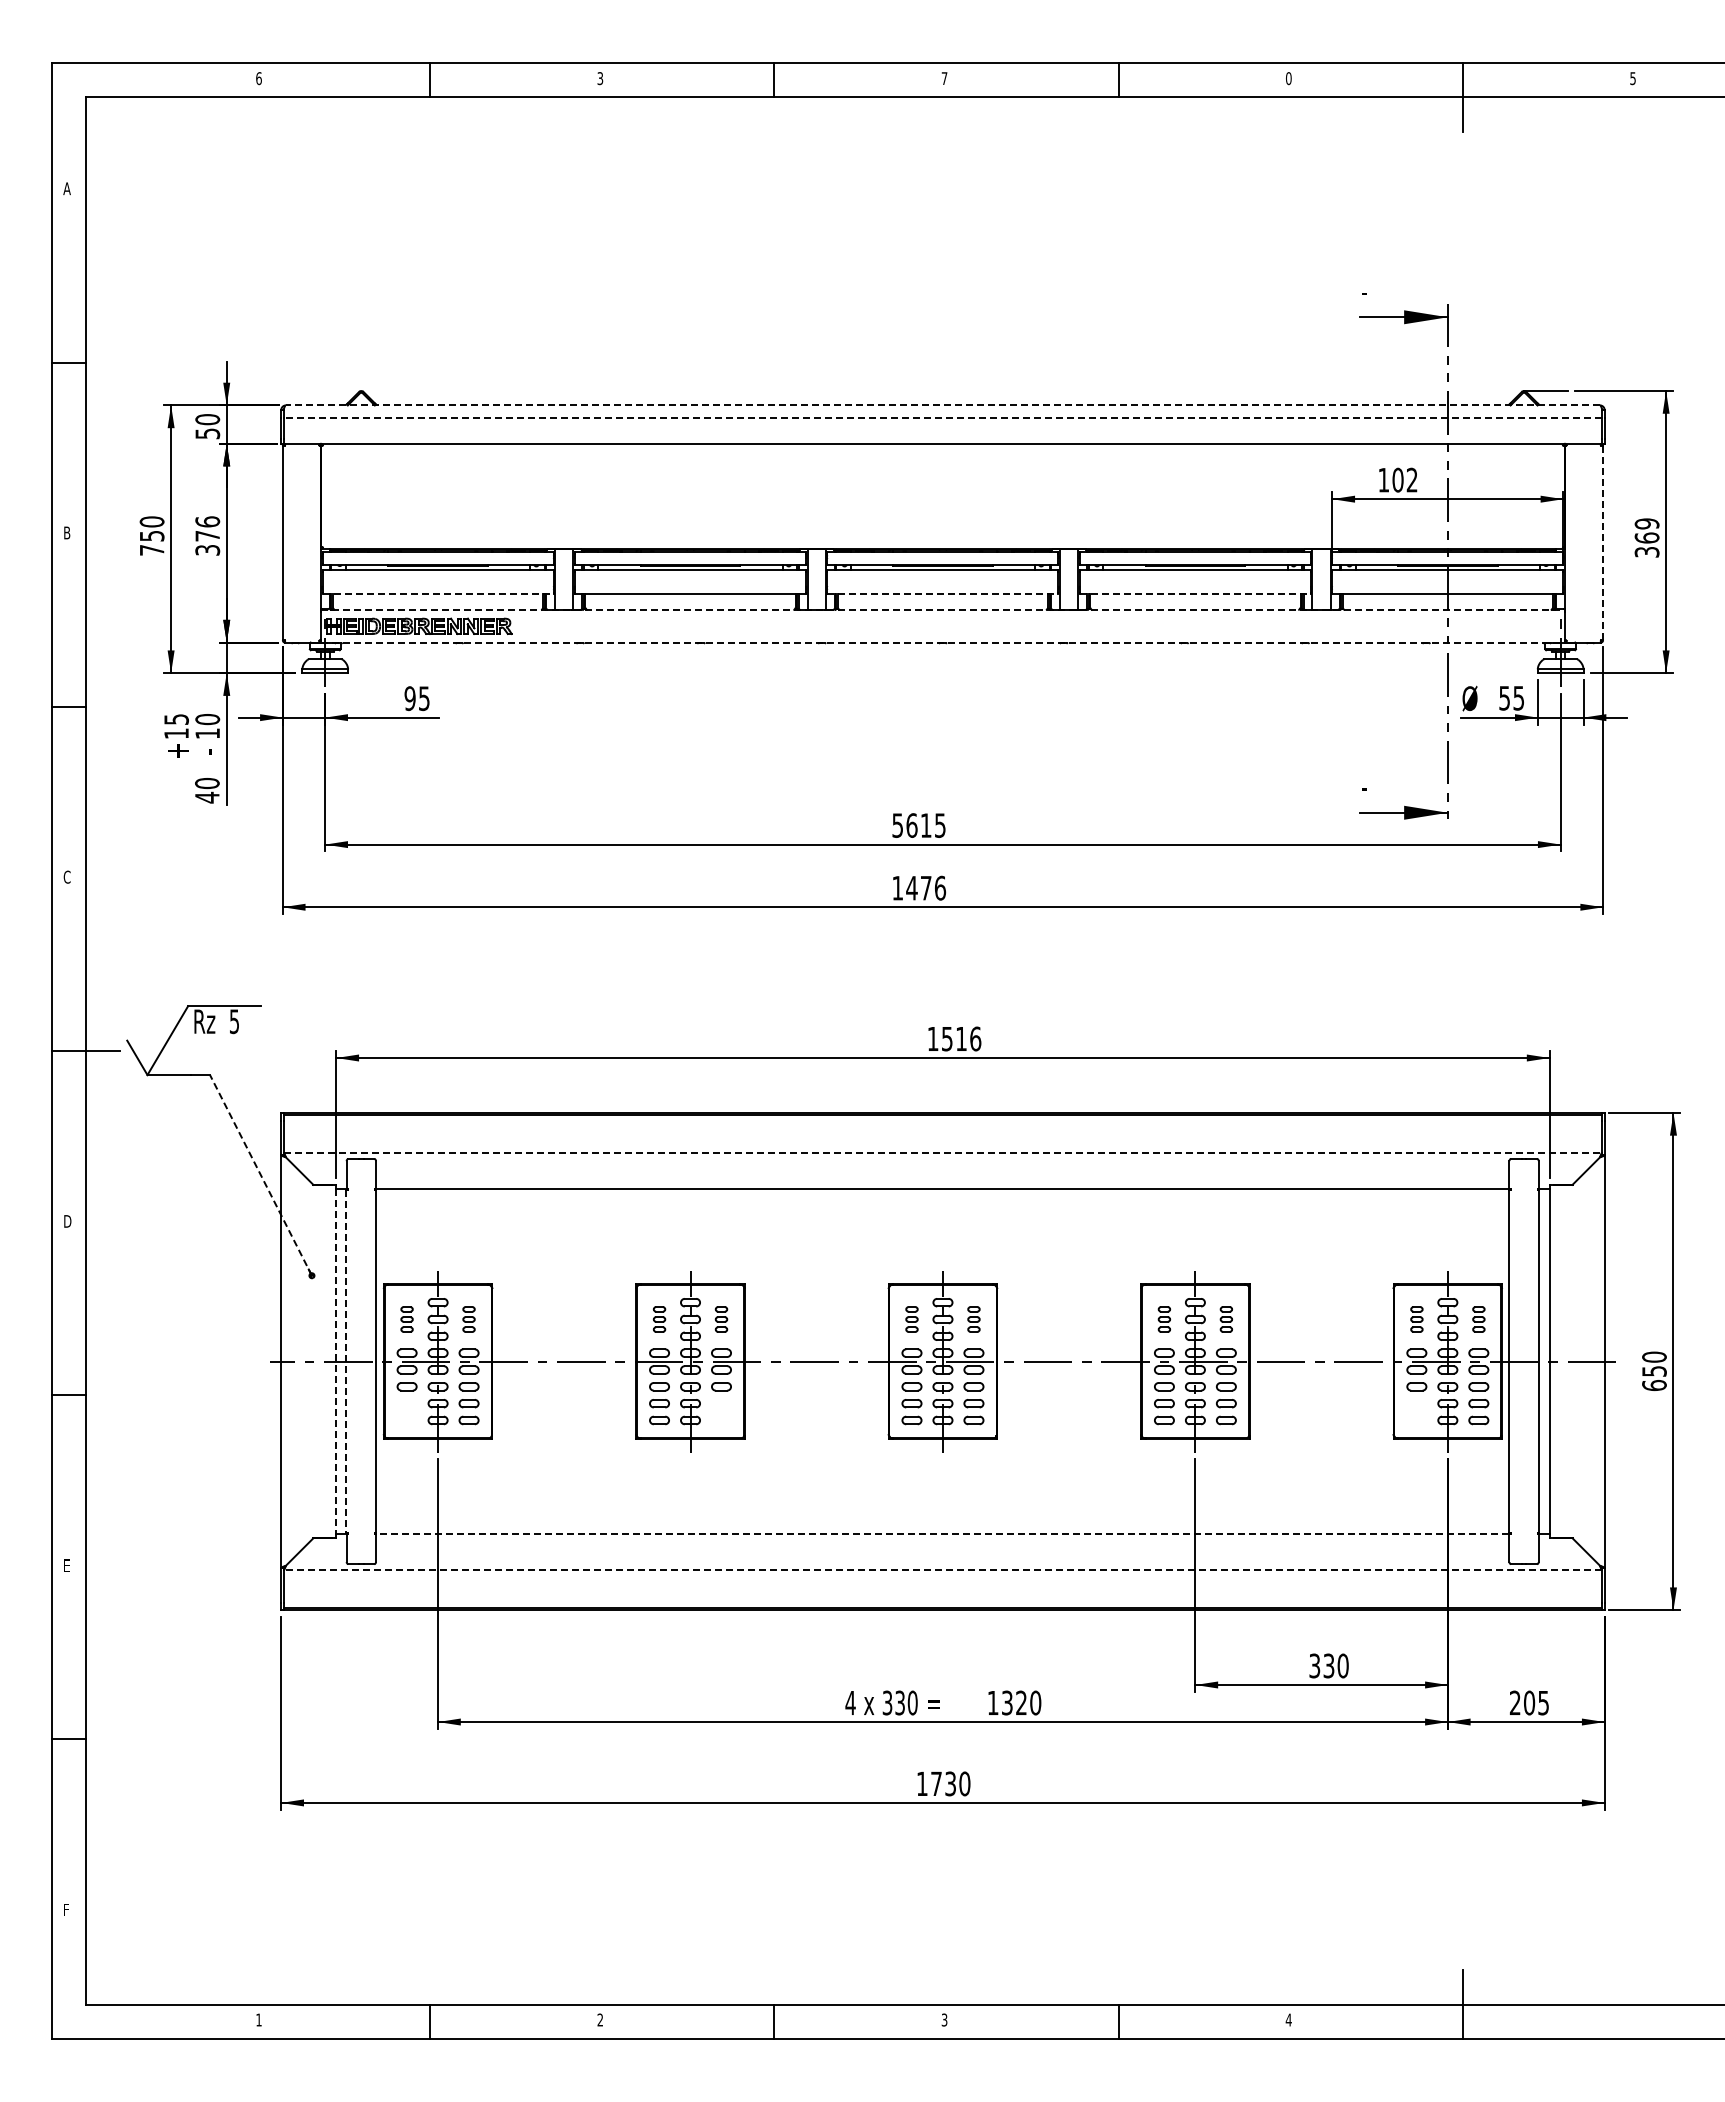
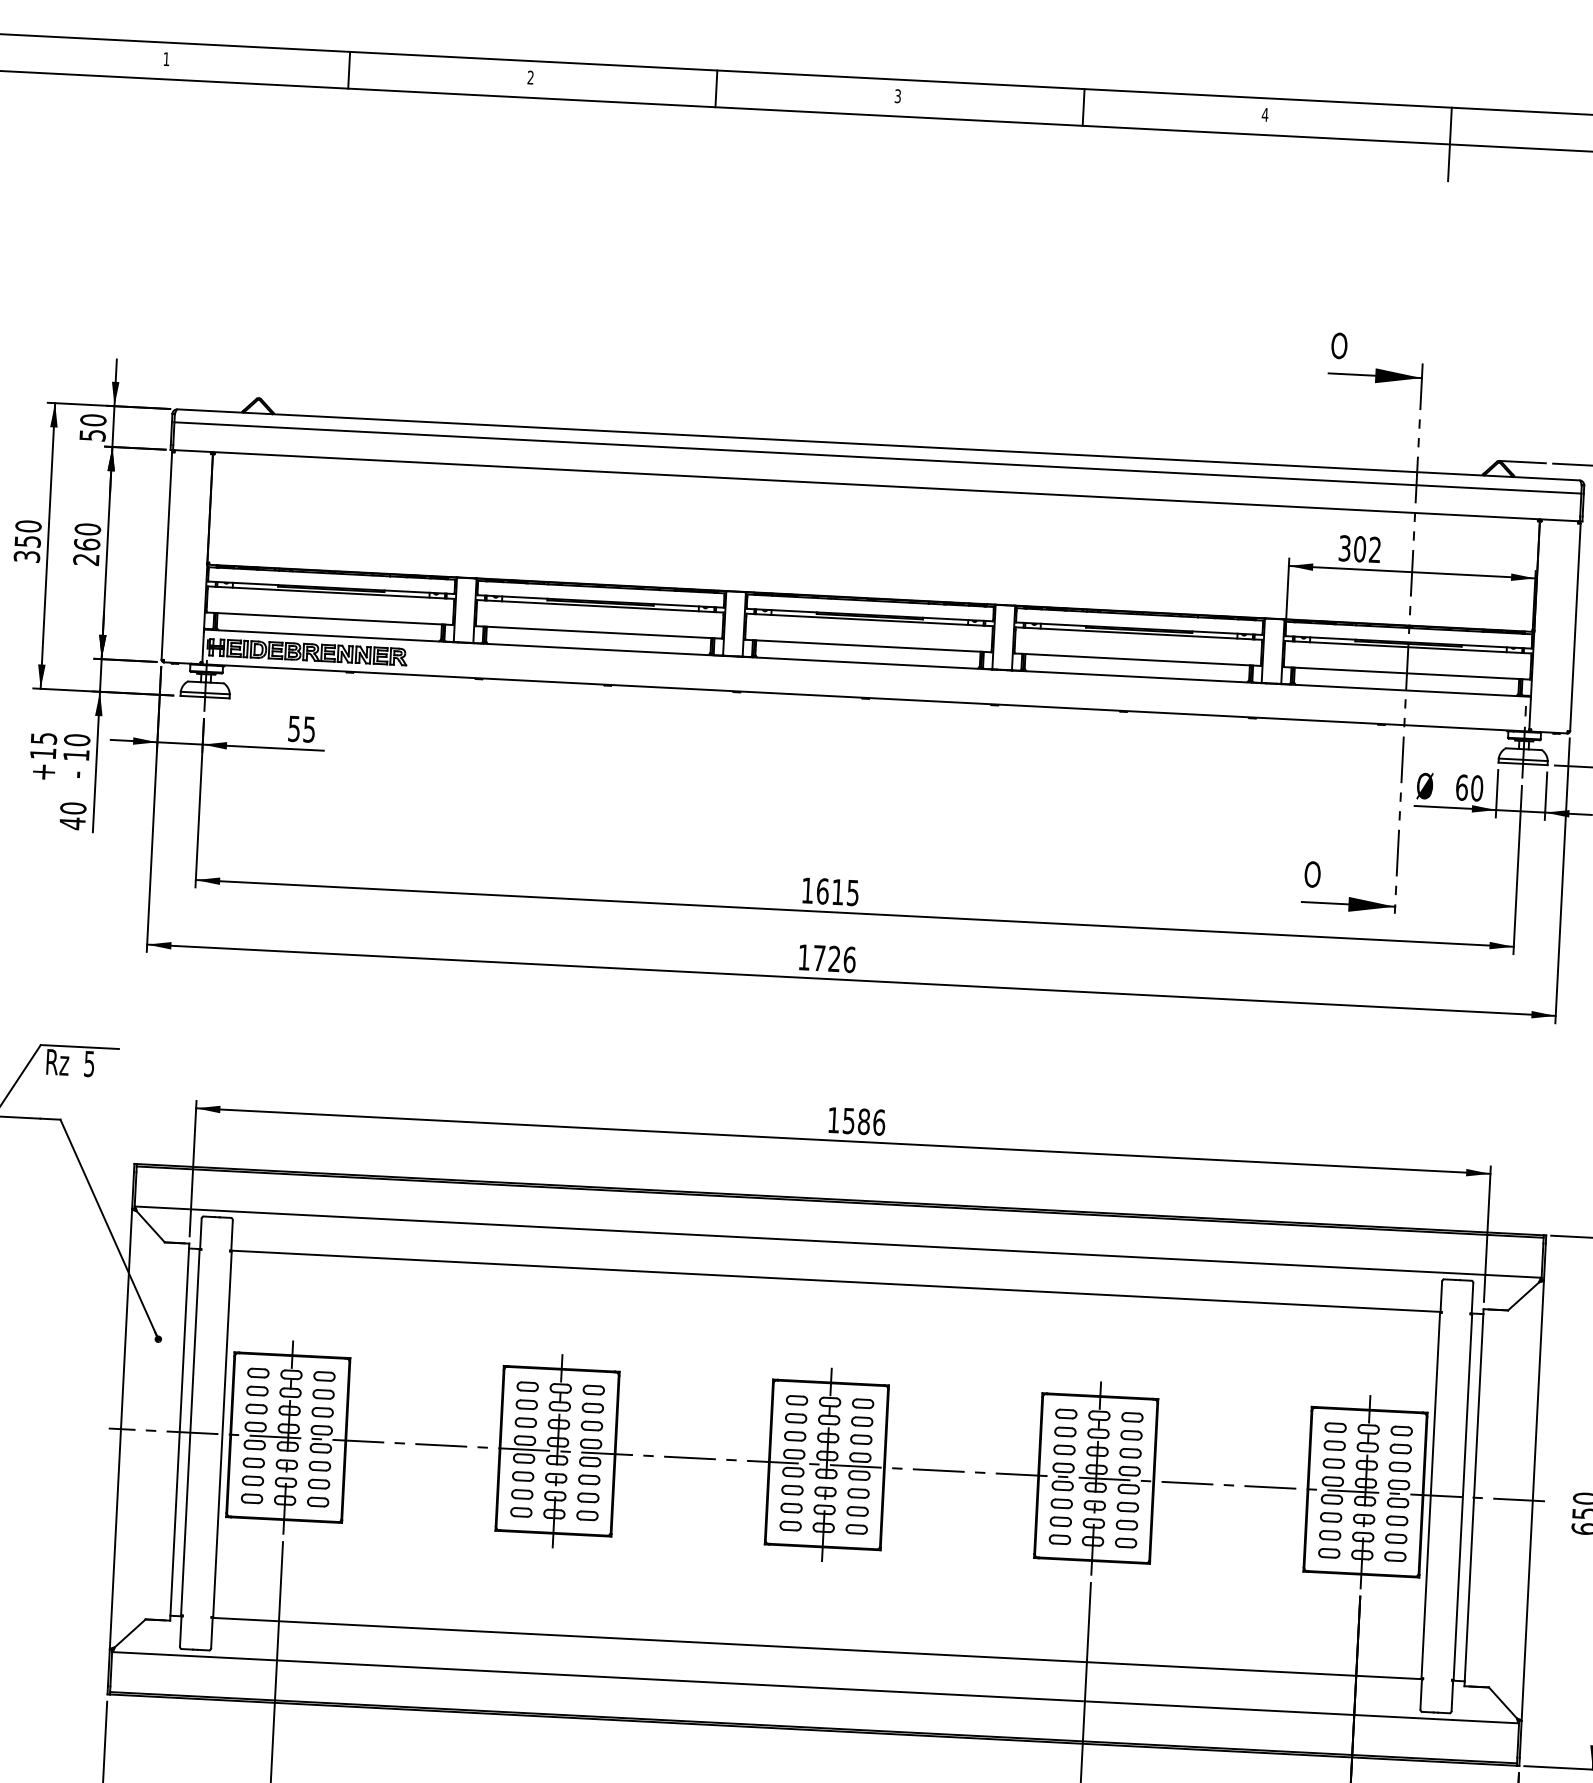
text: (258, 78) -> (166, 59), 6 -> 1
text: (600, 78) -> (530, 77), 3 -> 2
text: (944, 78) -> (897, 96), 7 -> 3
text: (1288, 78) -> (1264, 114), 0 -> 4
text: (1368, 290) -> (1338, 345), - -> O
line: (942, 405) -> (878, 444), dashed -> solid
line: (942, 417) -> (877, 457), dashed -> solid
text: (1383, 479) -> (1344, 547), 102 -> 302
text: (207, 535) -> (86, 543), 376 -> 260
line: (1603, 543) -> (1575, 627), dashed -> solid
text: (151, 550) -> (26, 556), 750 -> 350
line: (438, 594) -> (330, 619), dashed -> solid
line: (942, 594) -> (867, 646), dashed -> solid
line: (1195, 594) -> (1137, 660), dashed -> solid
line: (942, 610) -> (866, 663), dashed -> solid
line: (942, 642) -> (865, 697), dashed -> solid
text: (1511, 697) -> (1469, 787), 55 -> 60
text: (409, 698) -> (293, 728), 95 -> 55
text: (1368, 786) -> (1311, 874), - -> O
text: (897, 825) -> (807, 890), 5615 -> 1615
text: (918, 887) -> (826, 957), 1476 -> 1726
text: (961, 1038) -> (864, 1121), 1516 -> 1586
line: (943, 1152) -> (838, 1241), dashed -> solid
line: (261, 1175) -> (109, 1229), dashed -> solid
part: (406, 1319) -> (256, 1391), size x1.67
part: (468, 1319) -> (322, 1394), size x1.67
part: (659, 1319) -> (526, 1404), size x1.67
part: (721, 1319) -> (592, 1408), size x1.67
part: (911, 1319) -> (795, 1418), size x1.67
part: (973, 1319) -> (861, 1421), size x1.67
part: (1164, 1319) -> (1065, 1432), size x1.67
part: (1226, 1319) -> (1131, 1435), size x1.67
part: (1416, 1319) -> (1334, 1445), size x1.67
part: (1478, 1319) -> (1400, 1448), size x1.67
line: (336, 1362) -> (179, 1433), dashed -> solid
line: (346, 1362) -> (190, 1433), dashed -> solid
part: (406, 1412) -> (251, 1490), added
part: (721, 1412) -> (587, 1507), added
part: (1416, 1412) -> (1329, 1544), added
line: (942, 1533) -> (817, 1648), dashed -> solid
line: (942, 1570) -> (815, 1687), dashed -> solid

